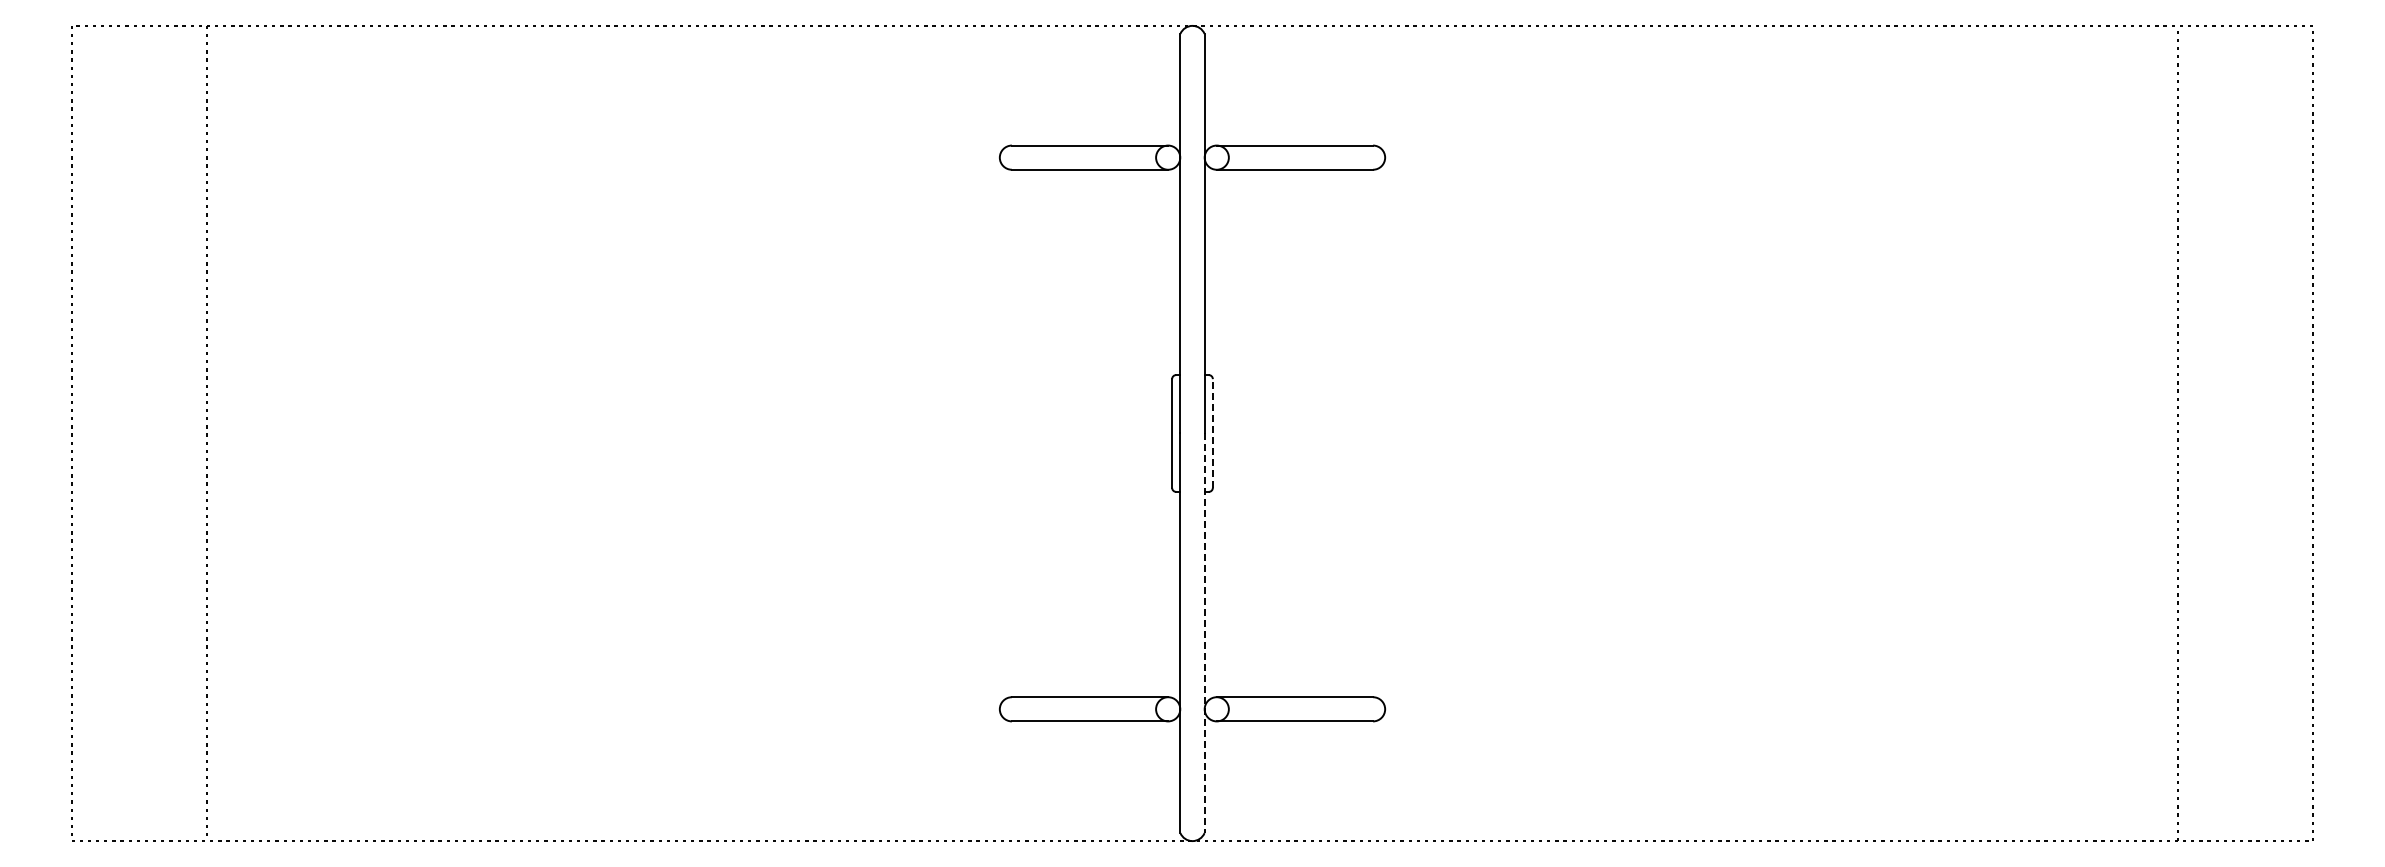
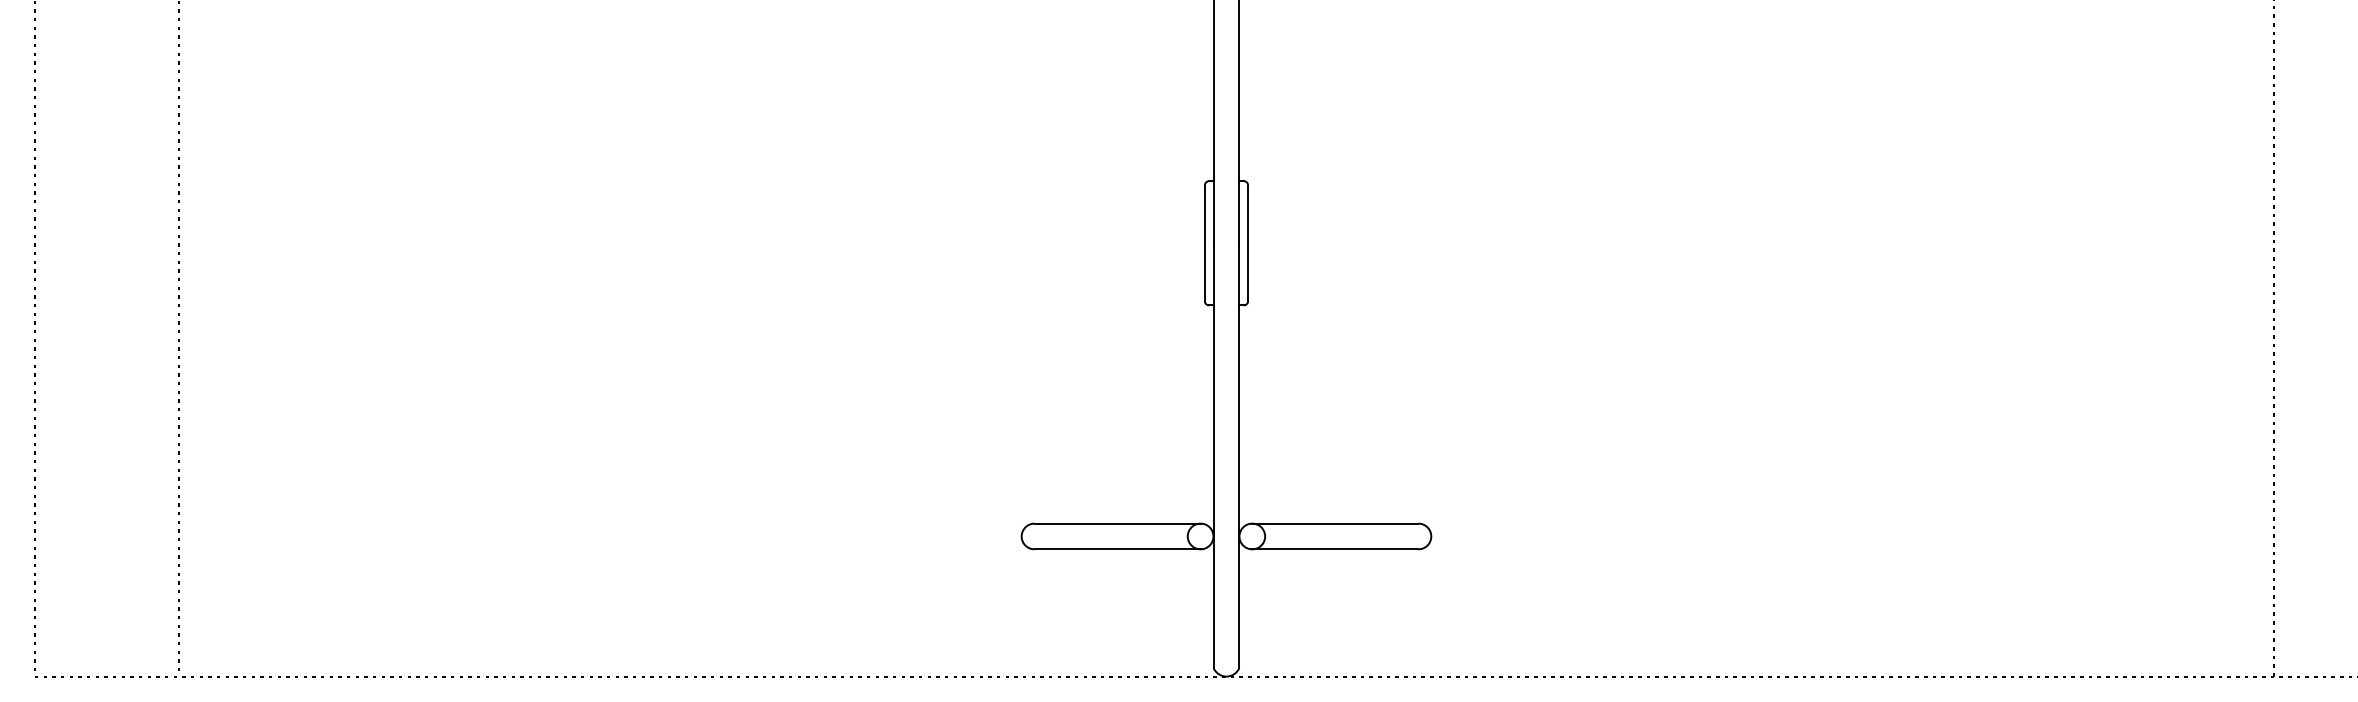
line: (1212, 433) -> (1247, 243), dashed -> solid
line: (1204, 633) -> (1239, 455), dashed -> solid

